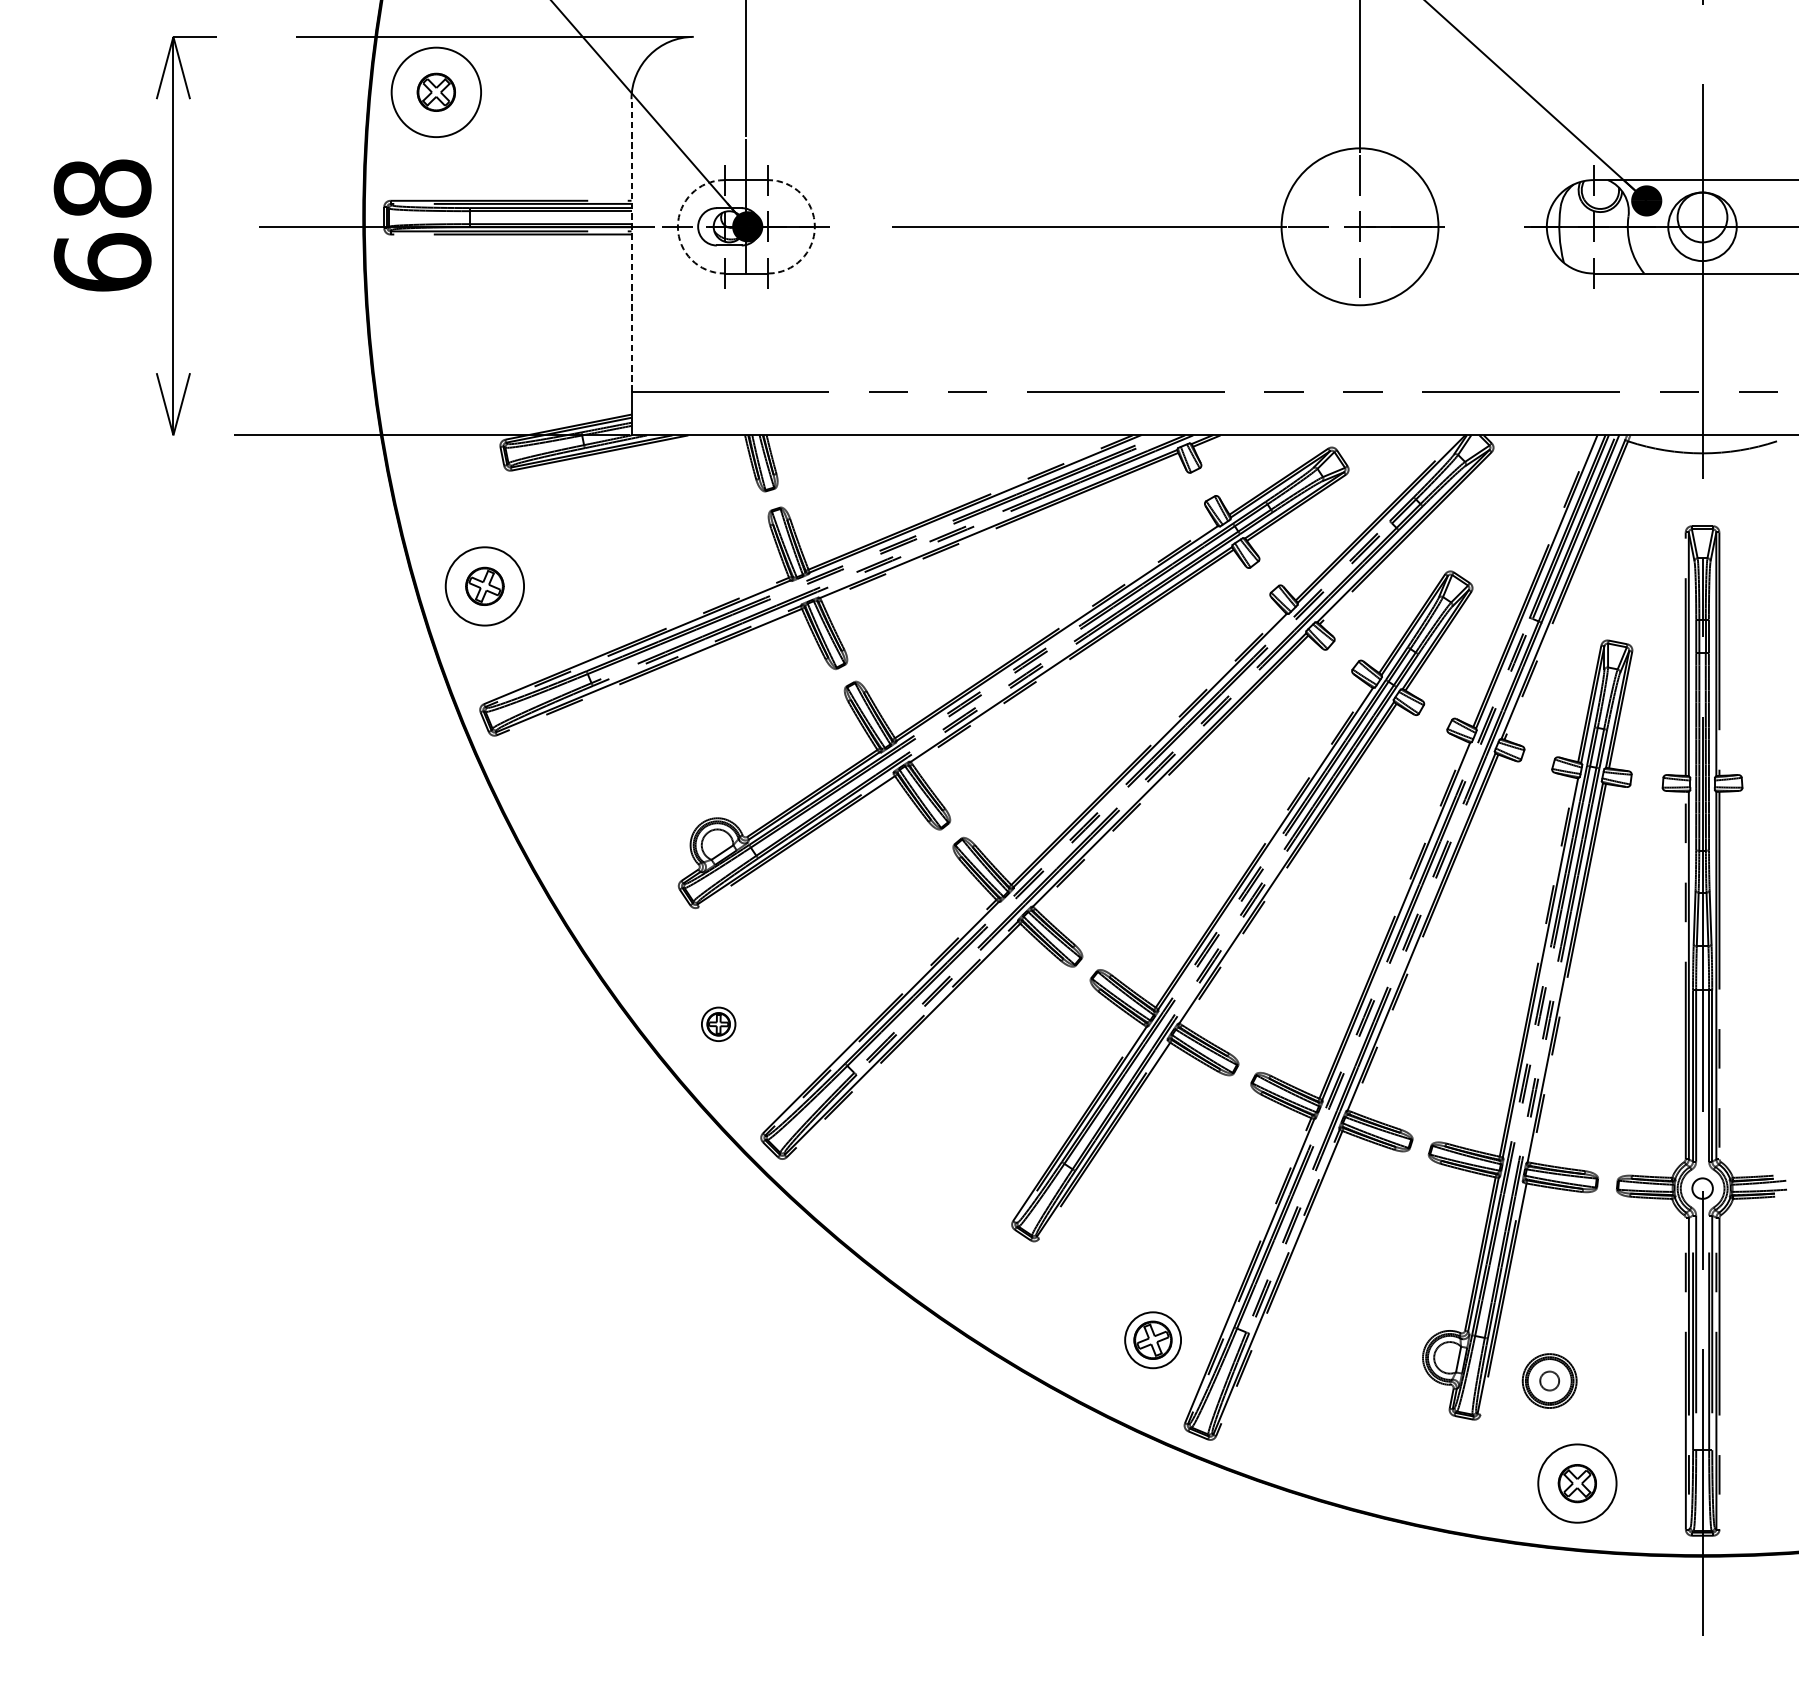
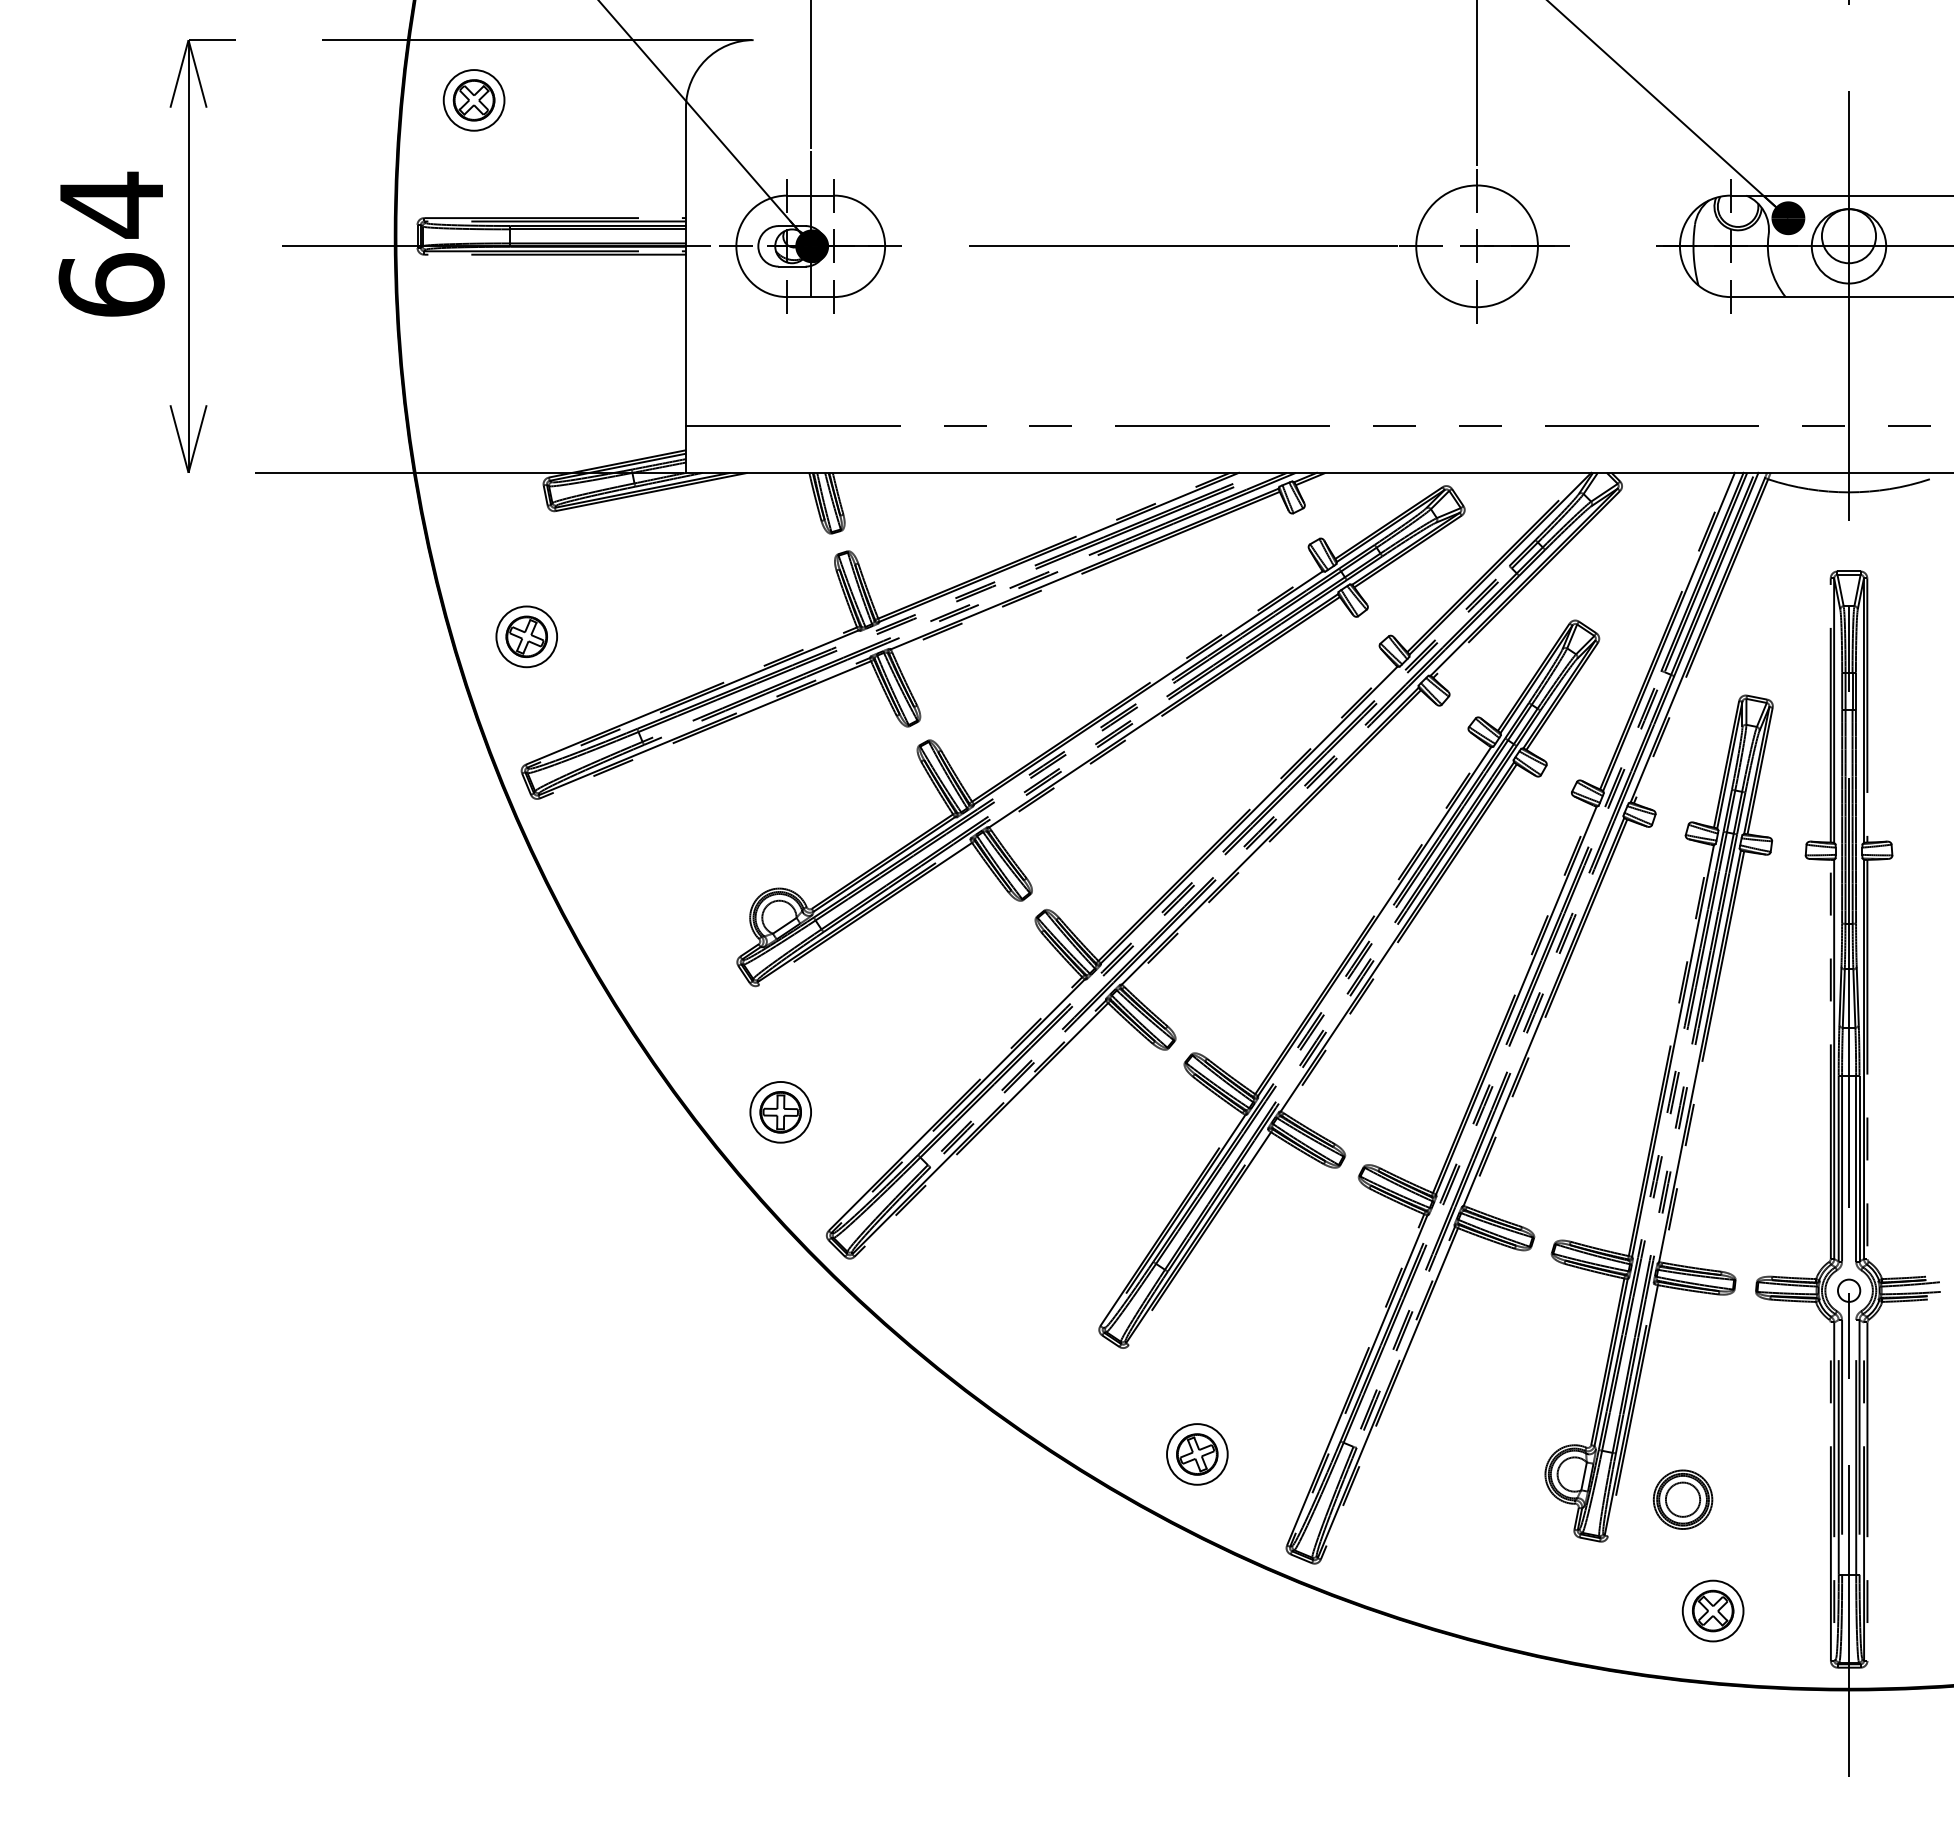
circle: (435, 92) -> (473, 100), size x0.62
text: (102, 188) -> (111, 204), 68 -> 64
arc: (678, 226) -> (736, 246), dashed -> solid
arc: (815, 226) -> (885, 246), dashed -> solid
circle: (1359, 226) -> (1476, 246), size x0.71
line: (631, 245) -> (685, 266), dashed -> solid
circle: (484, 586) -> (526, 636), size x0.71
part: (718, 1024) -> (780, 1112), size x1.67
part: (1153, 1340) -> (1197, 1454), moved
circle: (1549, 1380) -> (1682, 1499), size x1.67
circle: (1576, 1483) -> (1712, 1610), size x0.71

